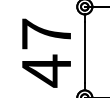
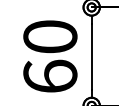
text: (46, 52) -> (50, 56), 47 -> 60

